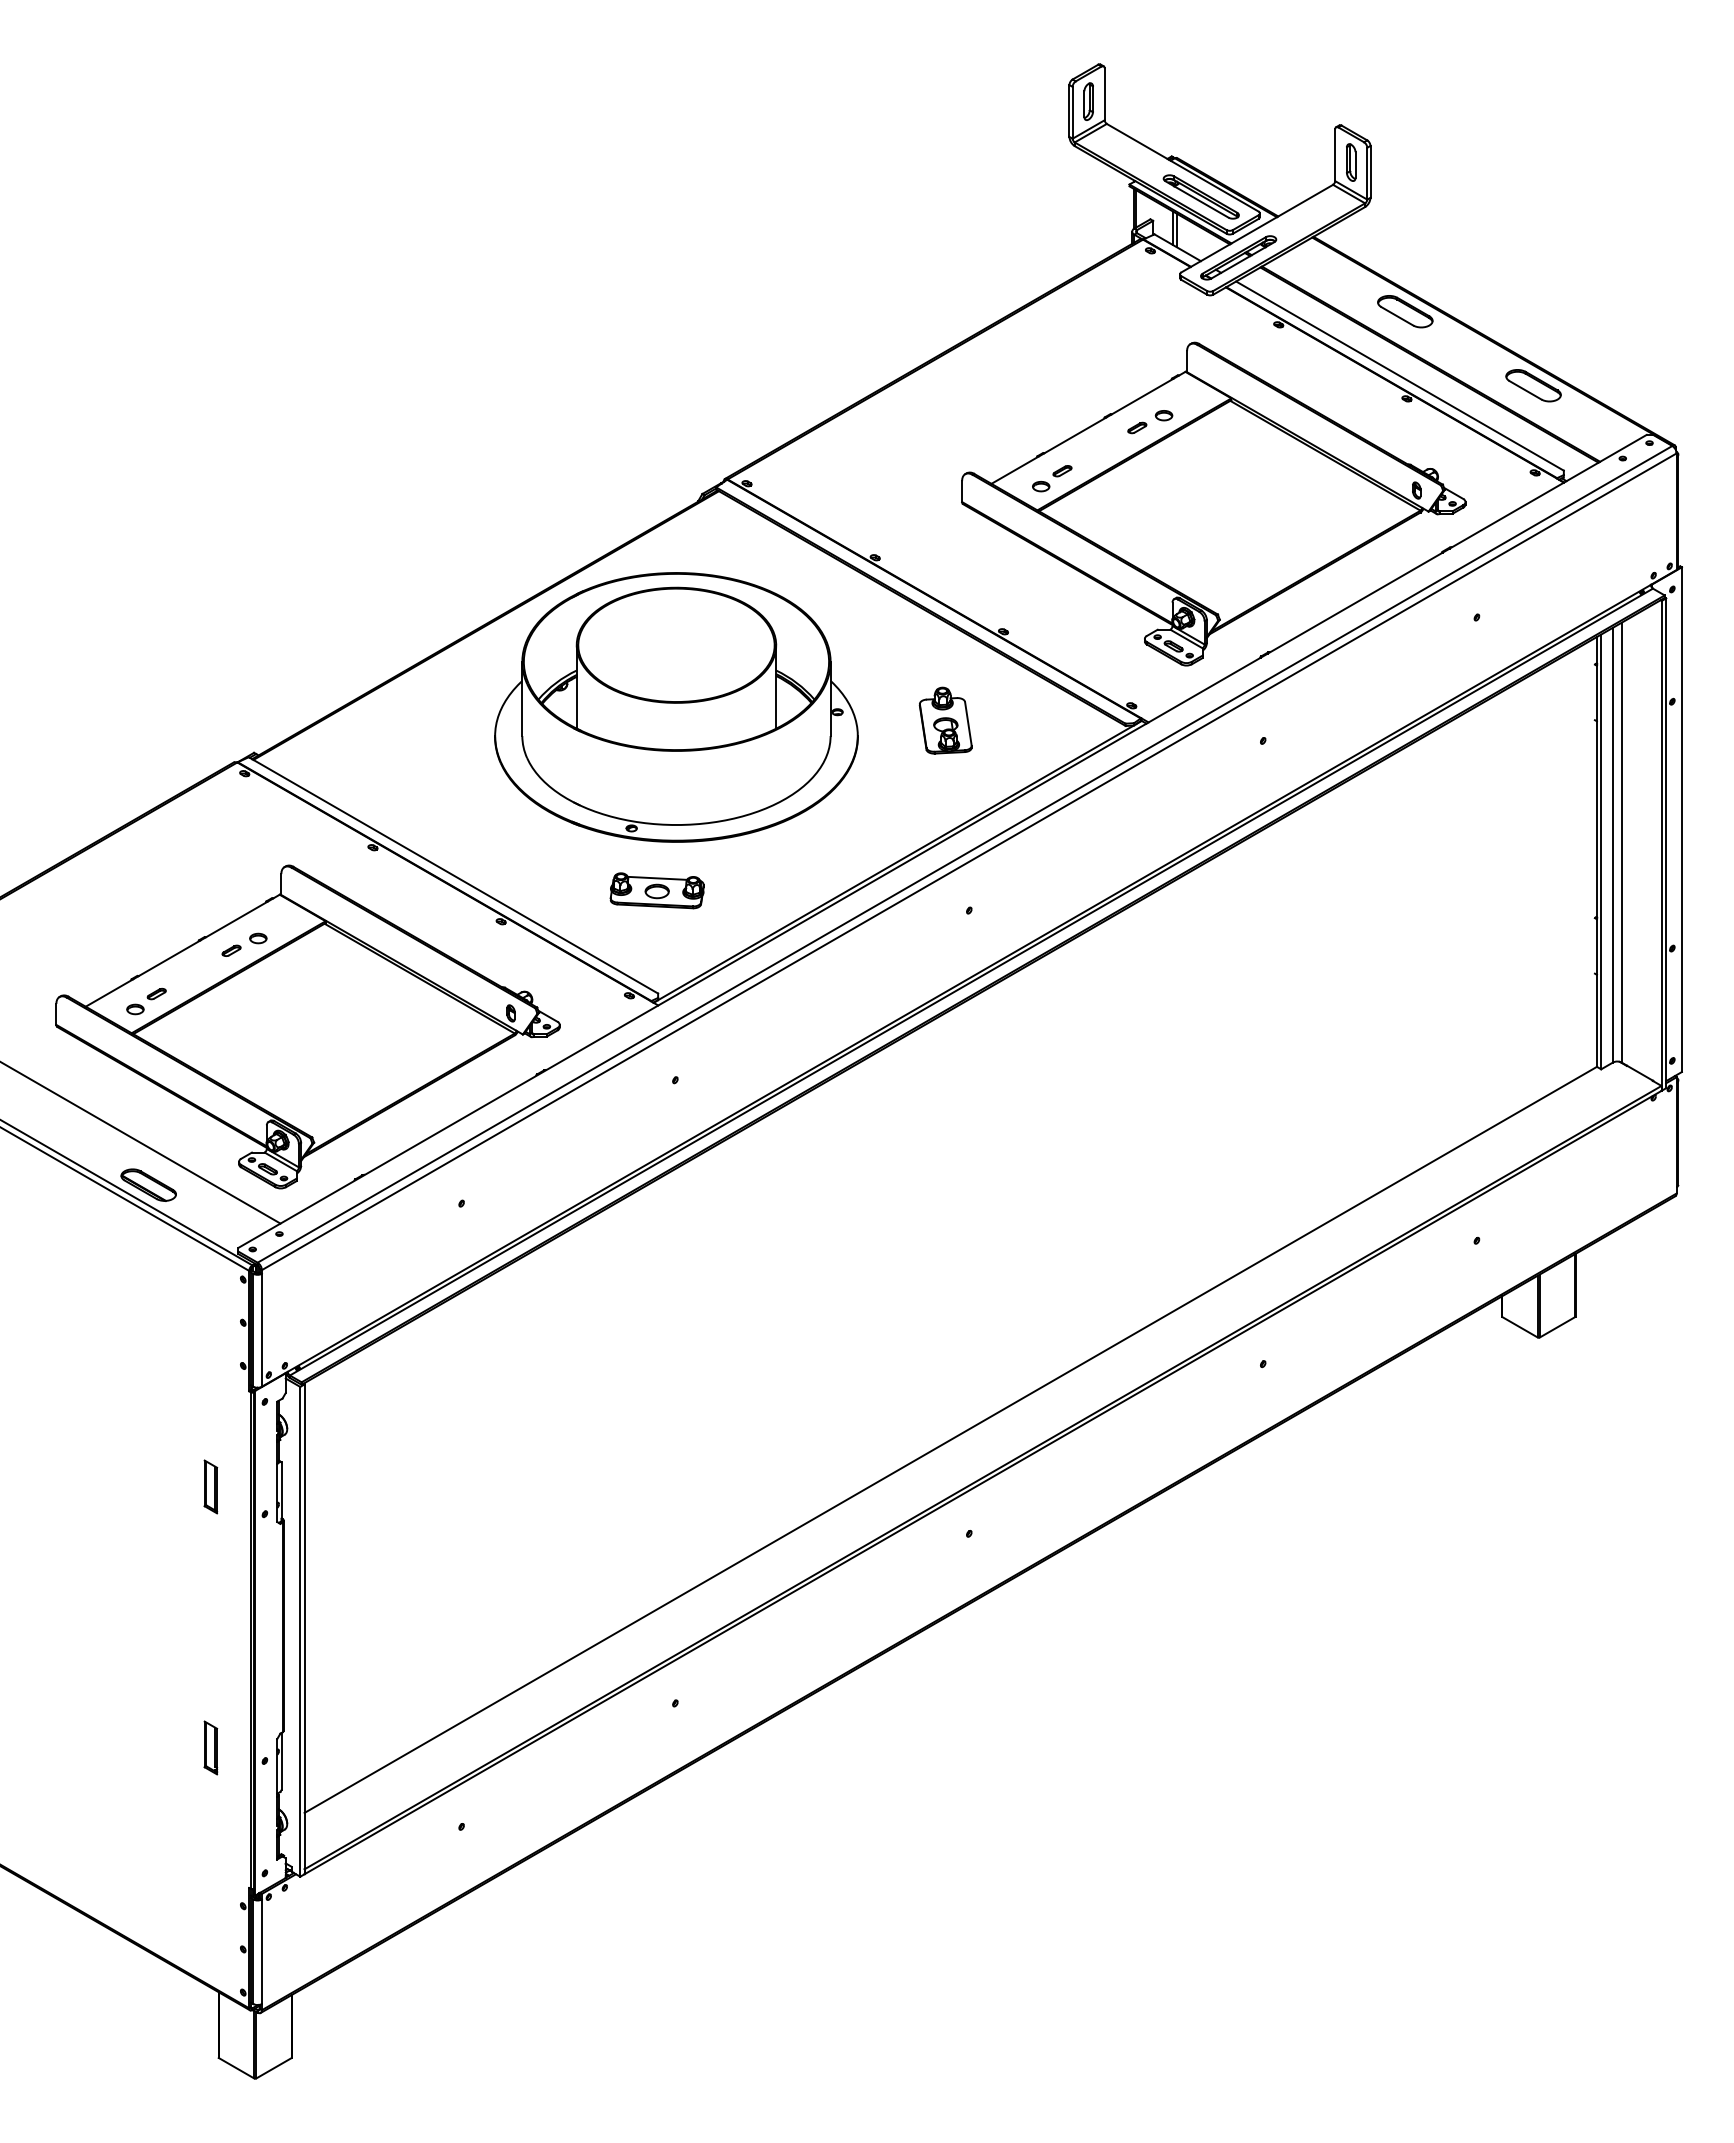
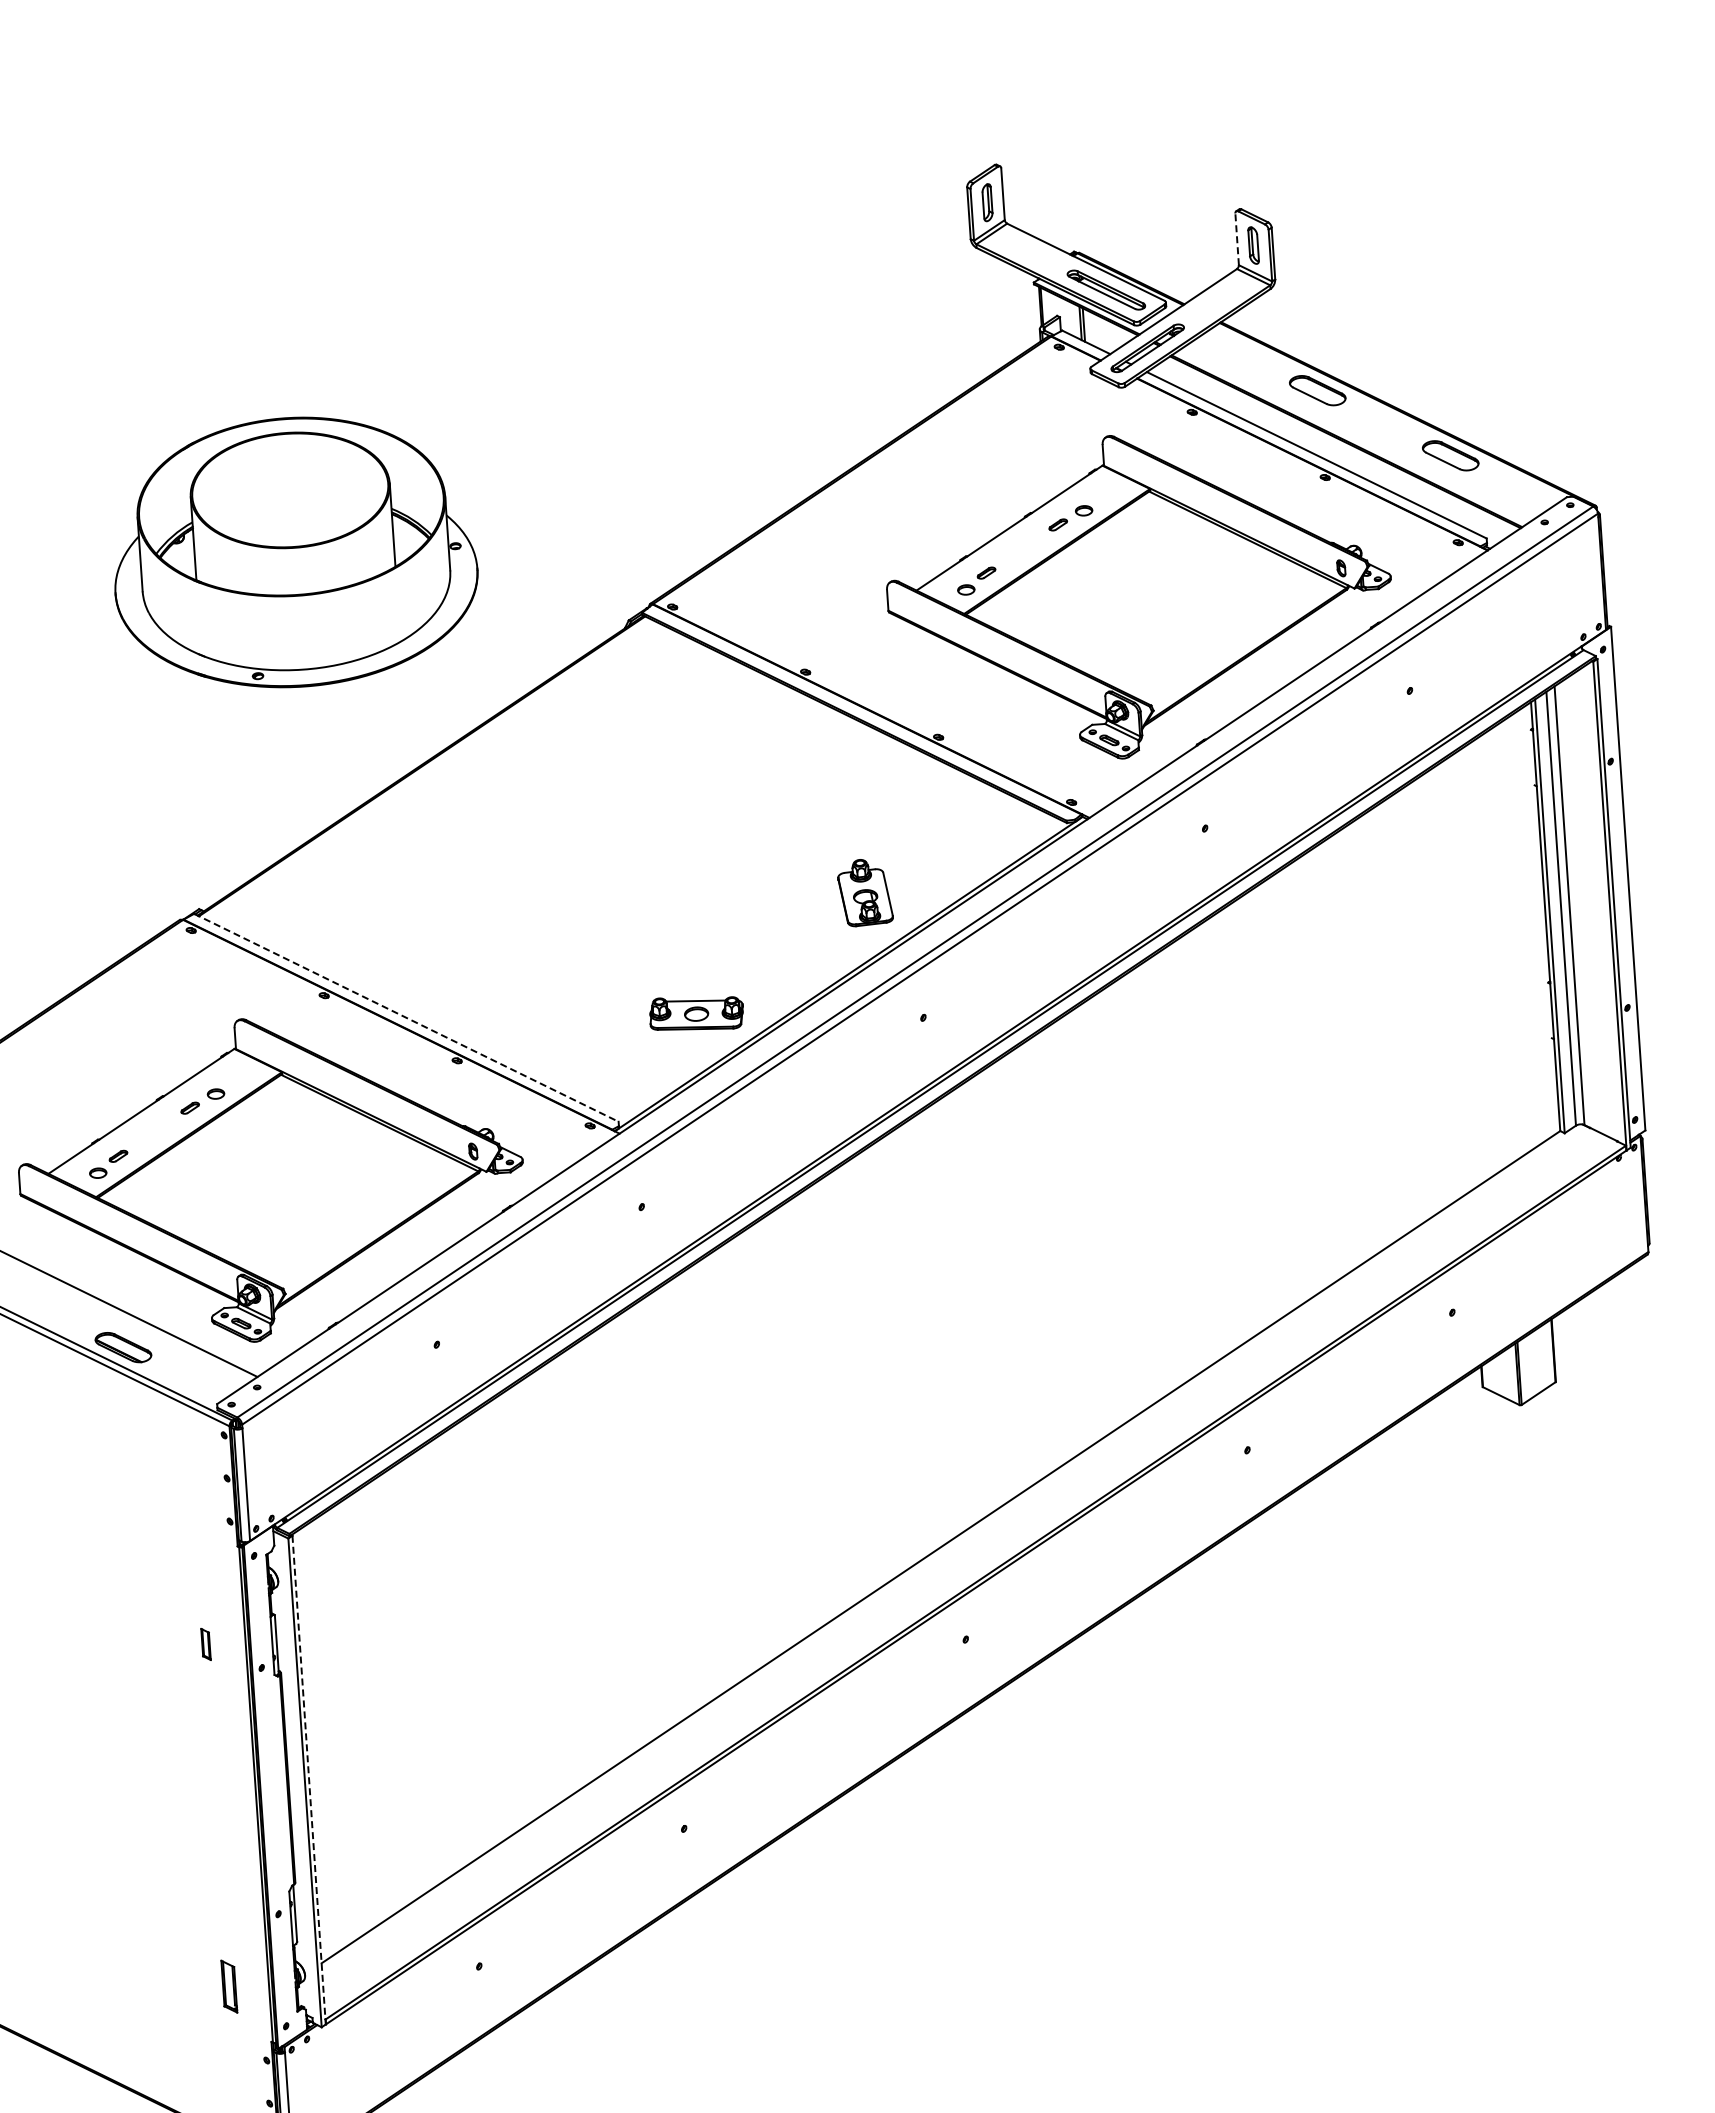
line: (1335, 155) -> (1237, 239), solid -> dashed
part: (676, 707) -> (294, 552), moved
part: (945, 720) -> (864, 892), moved
line: (453, 875) -> (406, 1017), solid -> dashed
part: (656, 890) -> (695, 1013), moved
part: (210, 1486) -> (205, 1644), size x0.6
line: (304, 1629) -> (309, 1780), solid -> dashed
part: (210, 1747) -> (228, 1986), moved

